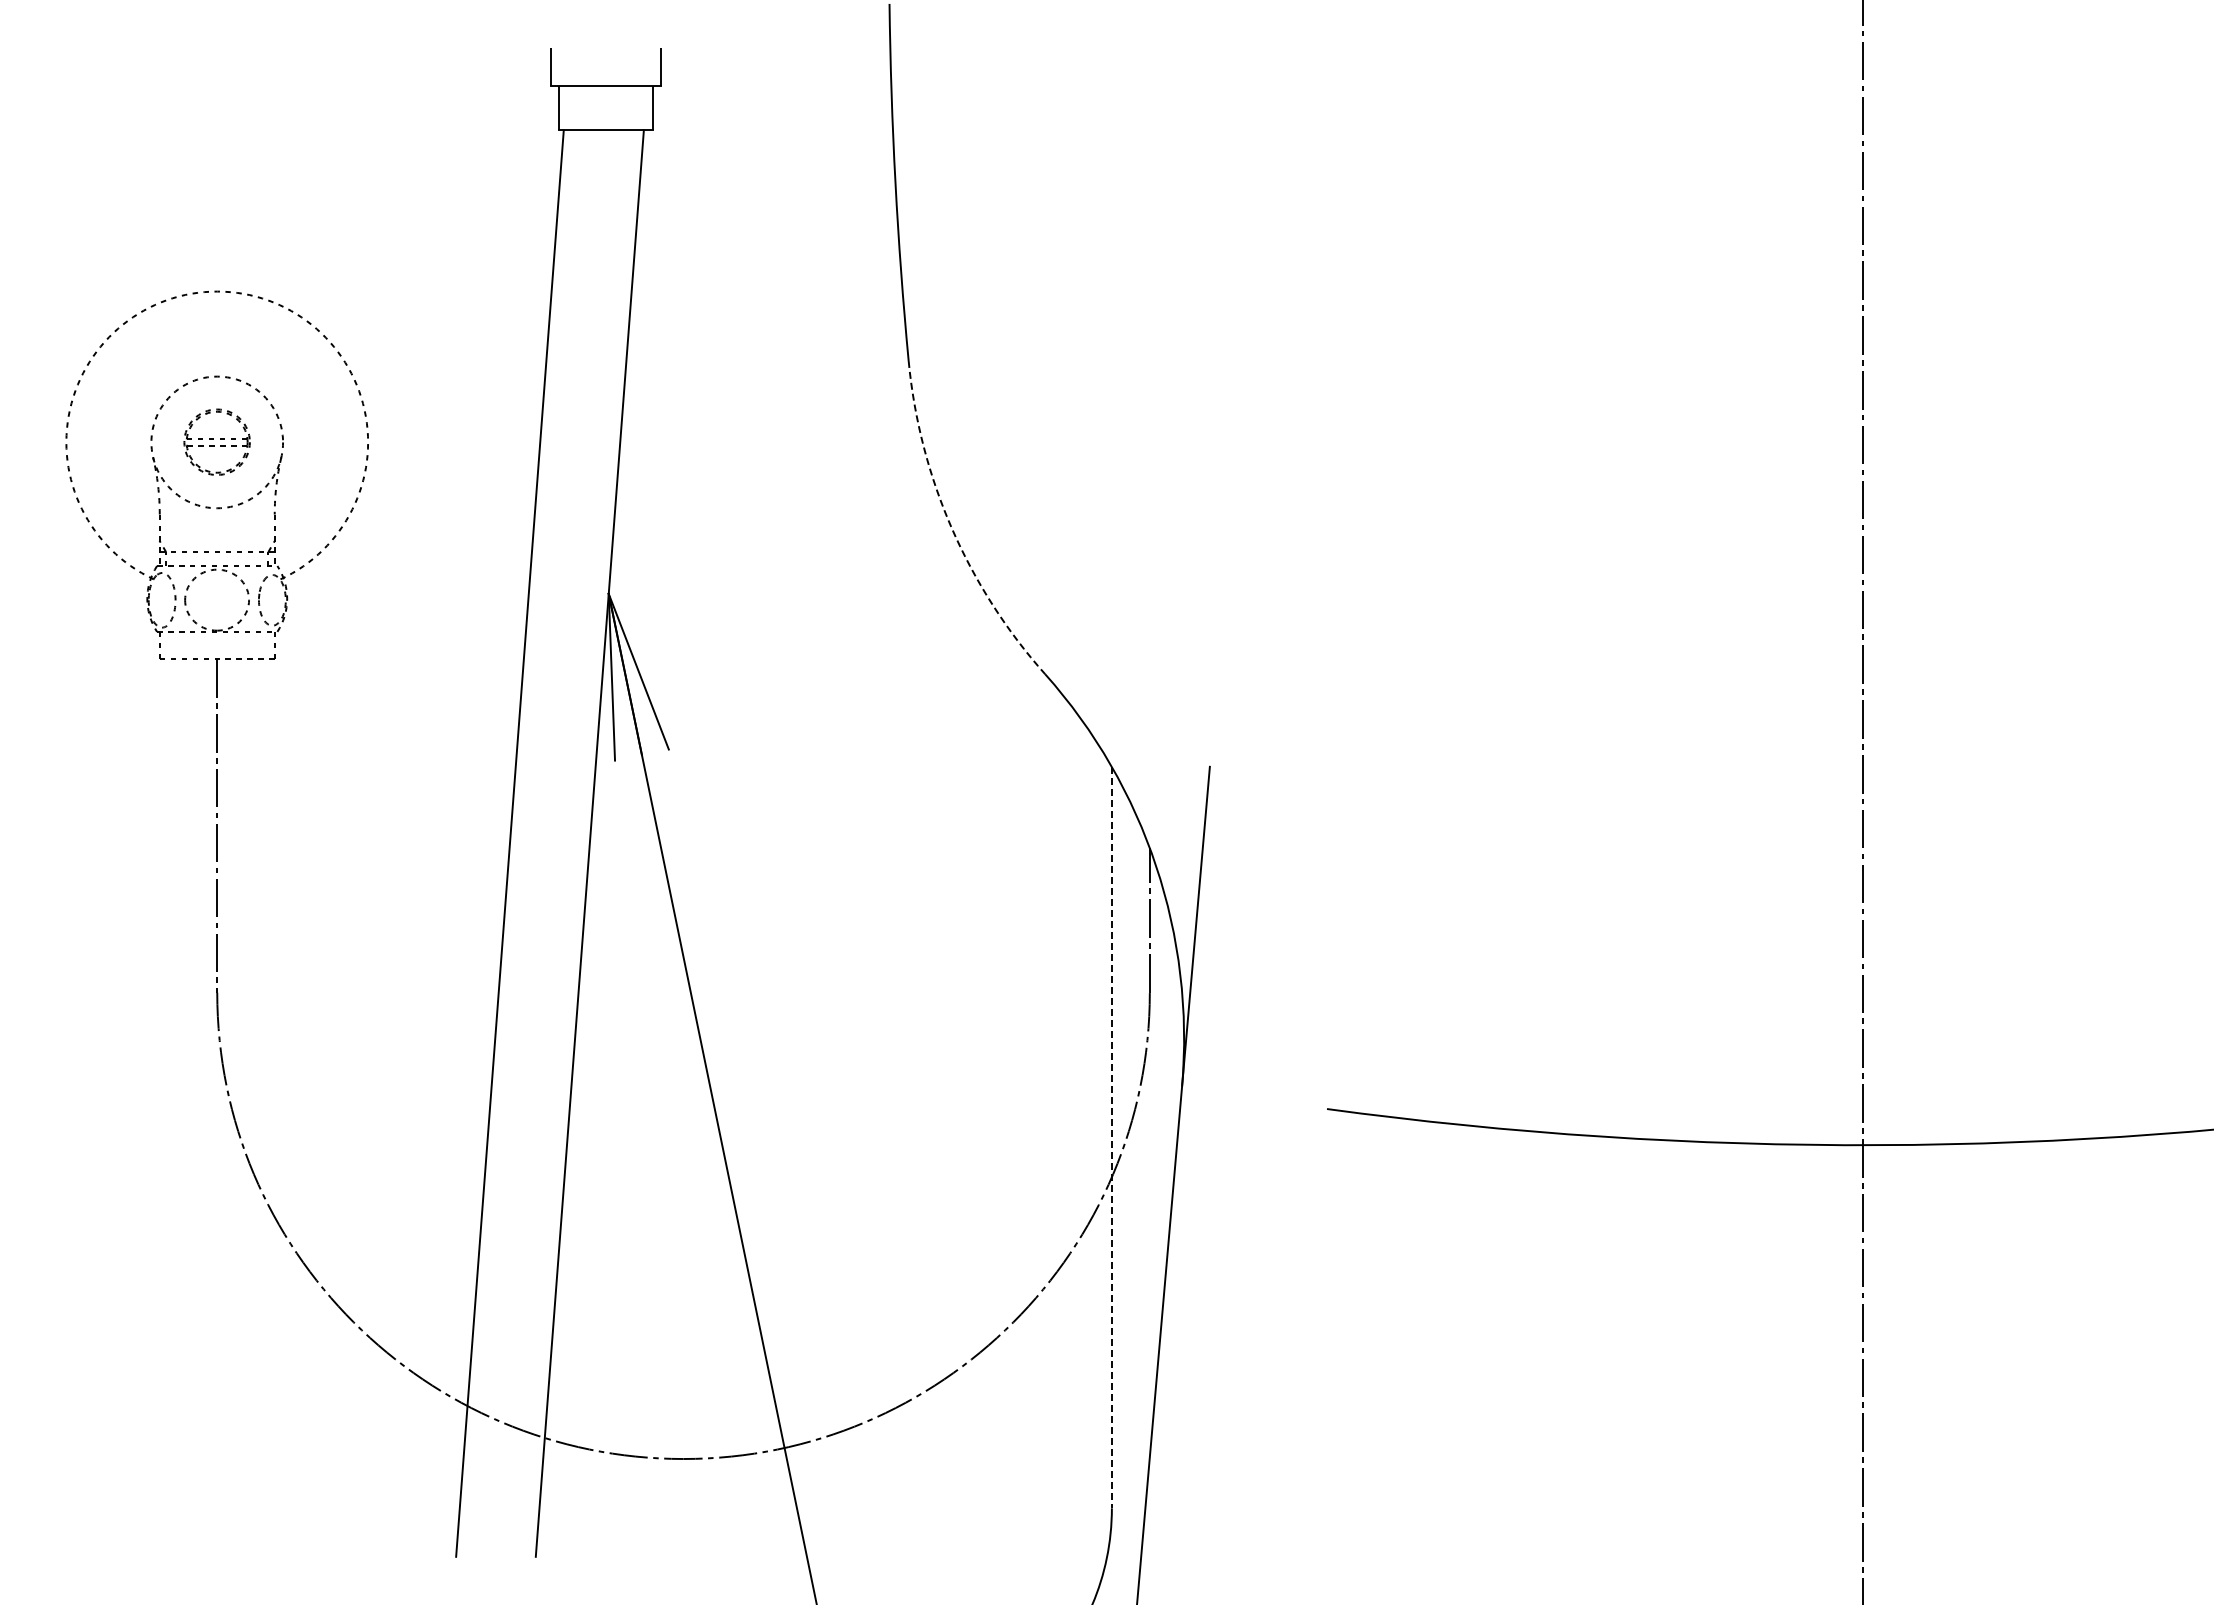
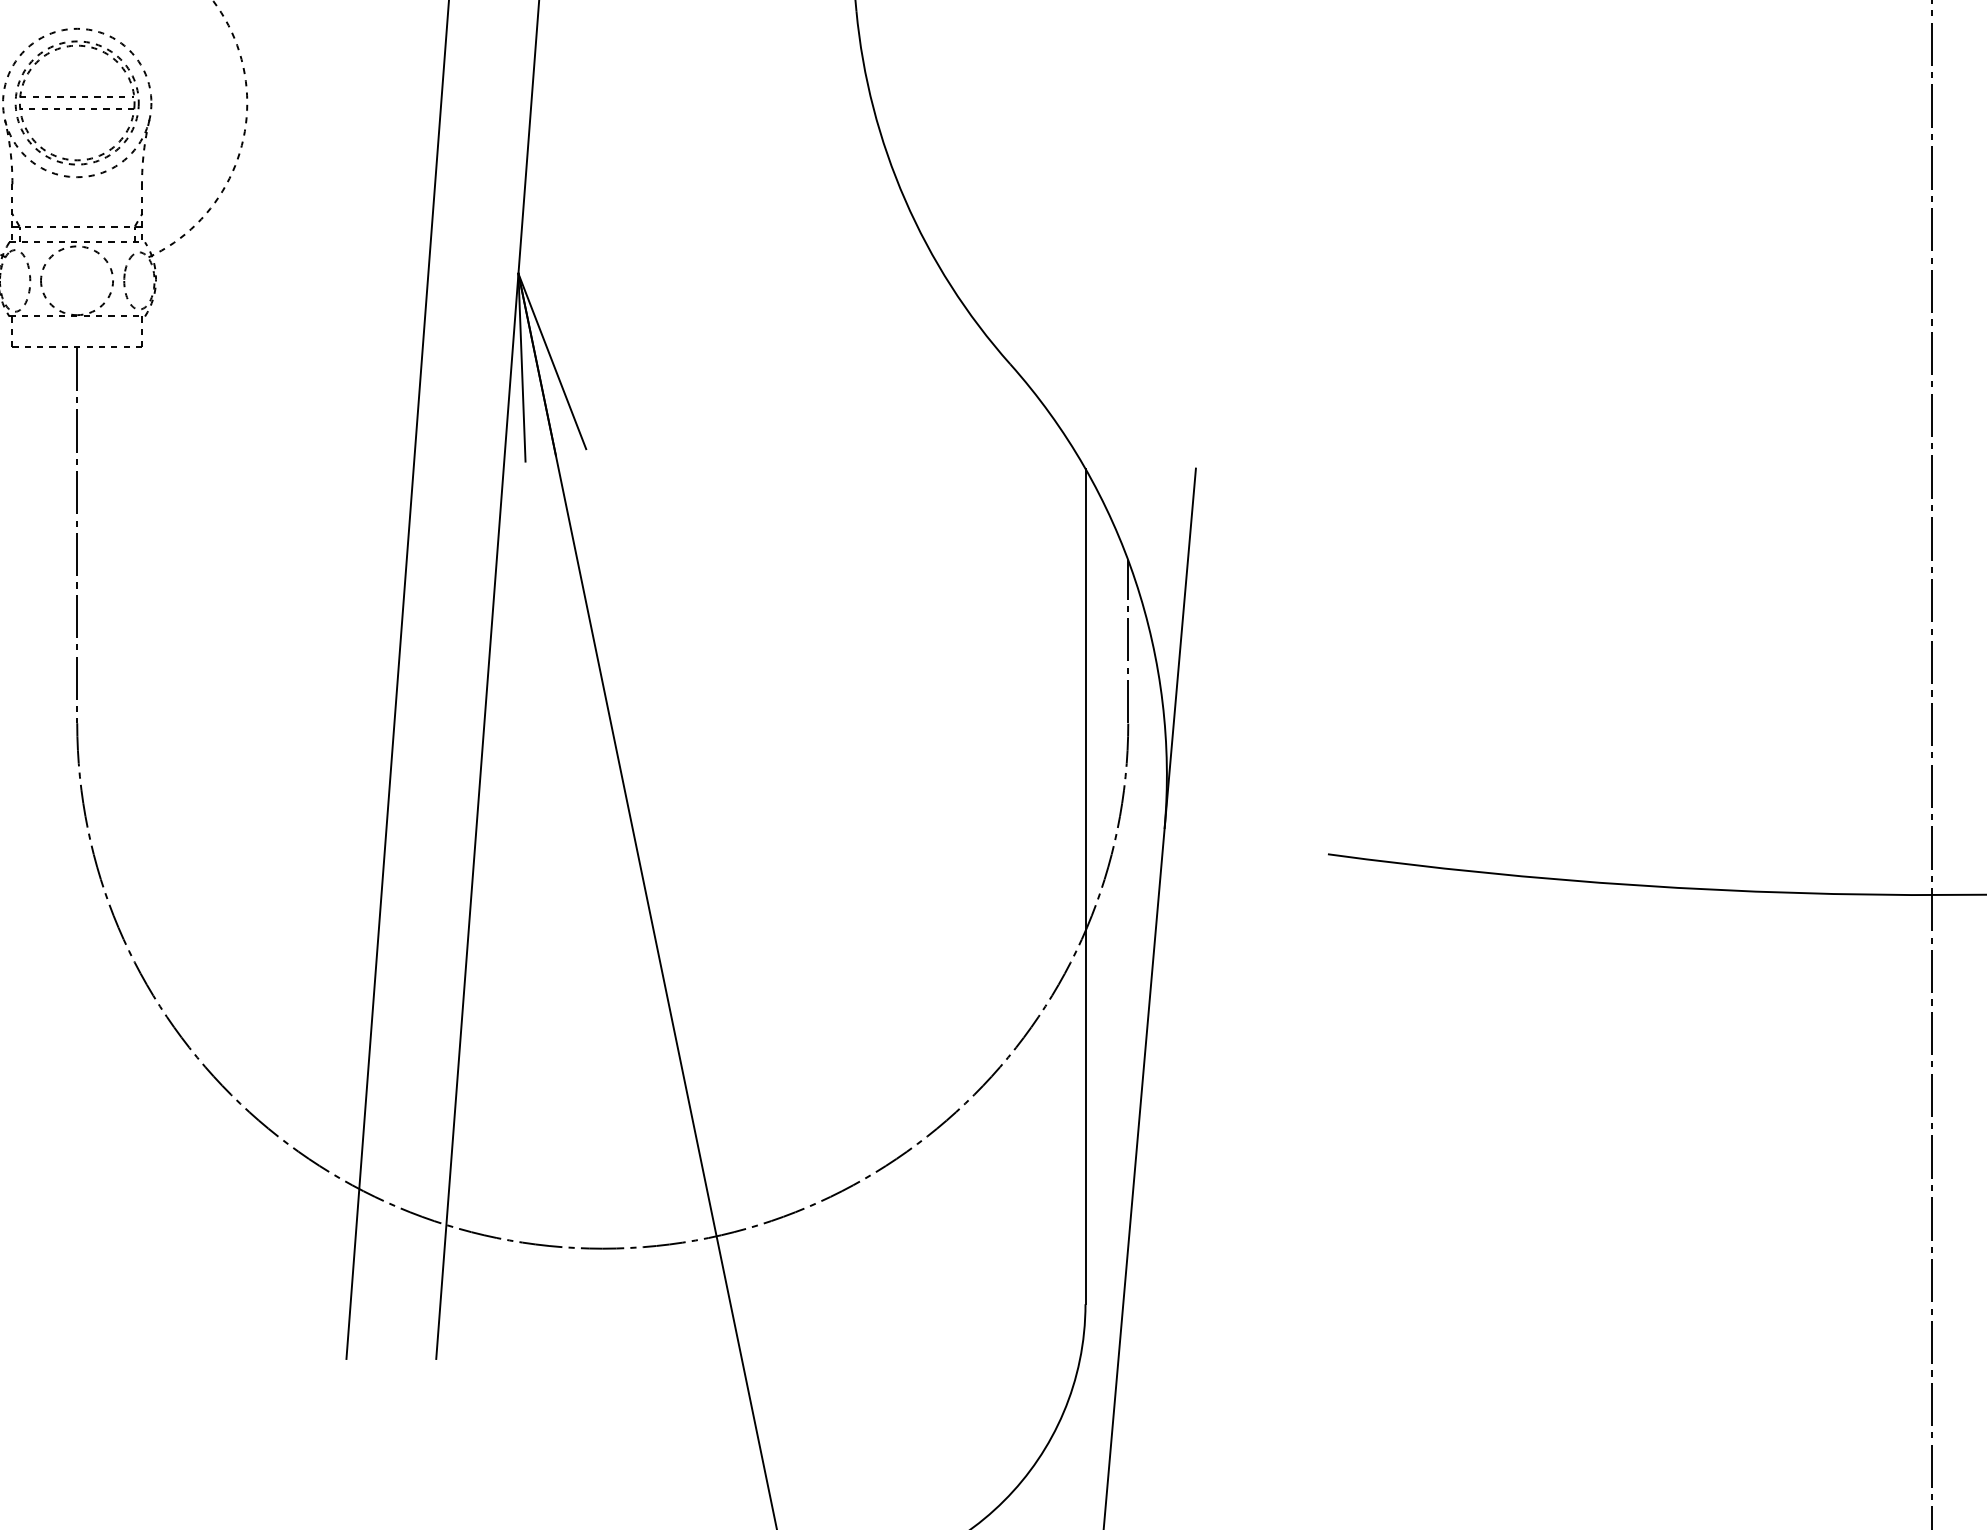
part: (216, 441) -> (76, 101), size x1.67
arc: (951, 528) -> (904, 200), dashed -> solid
line: (1111, 1137) -> (1085, 886), dashed -> solid

